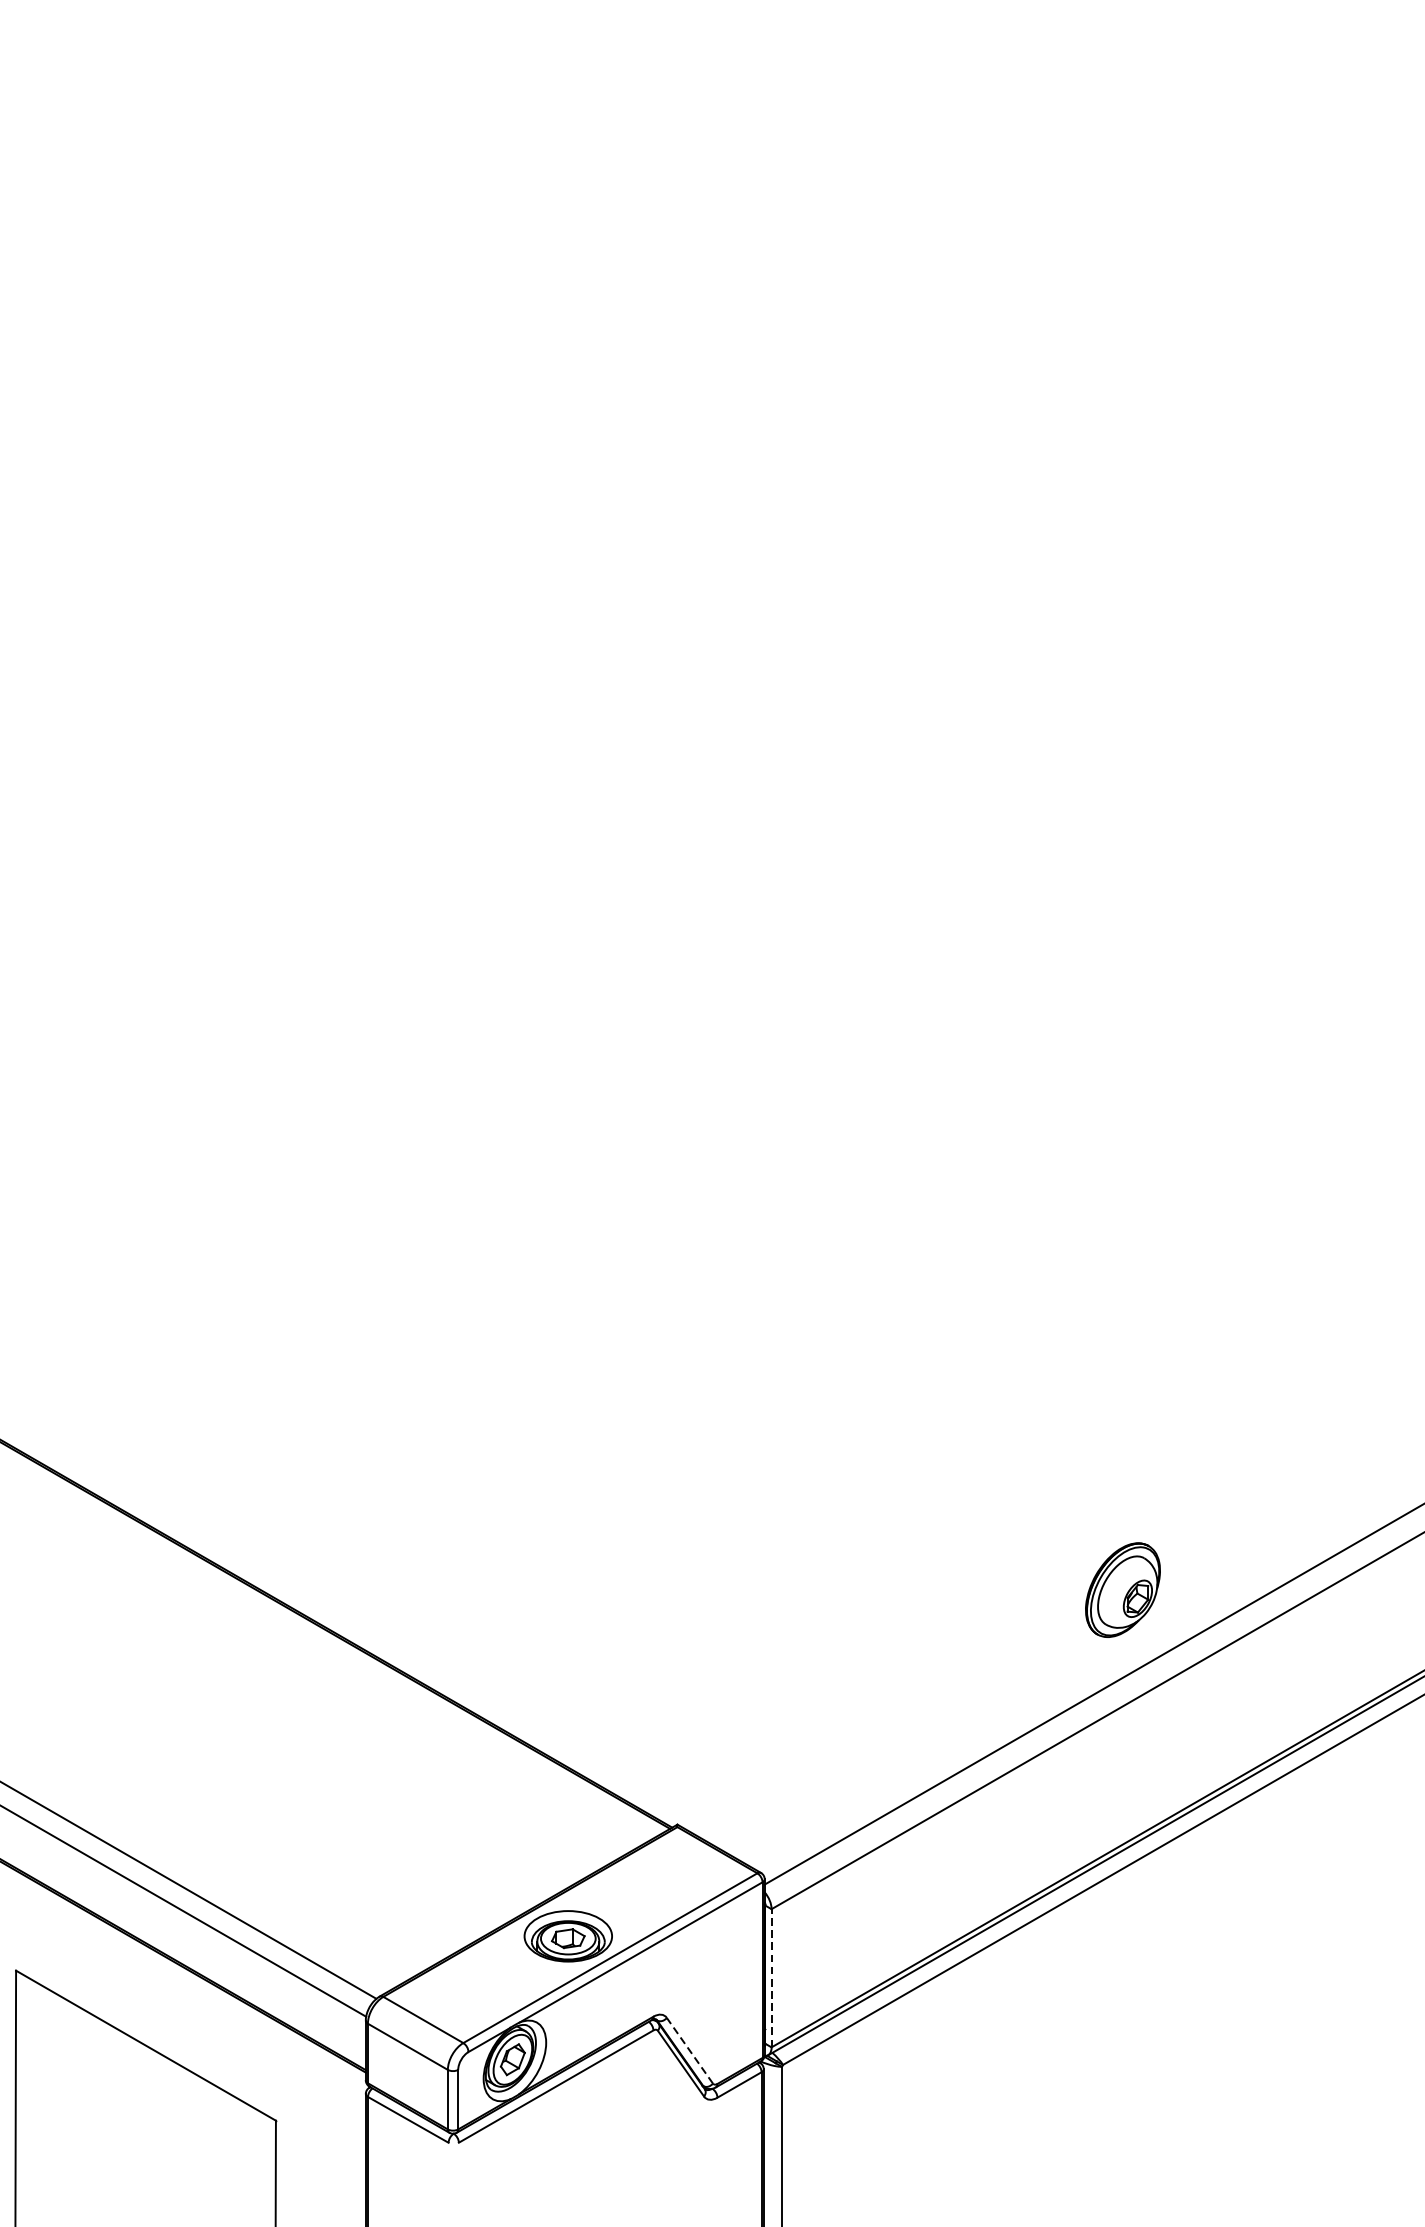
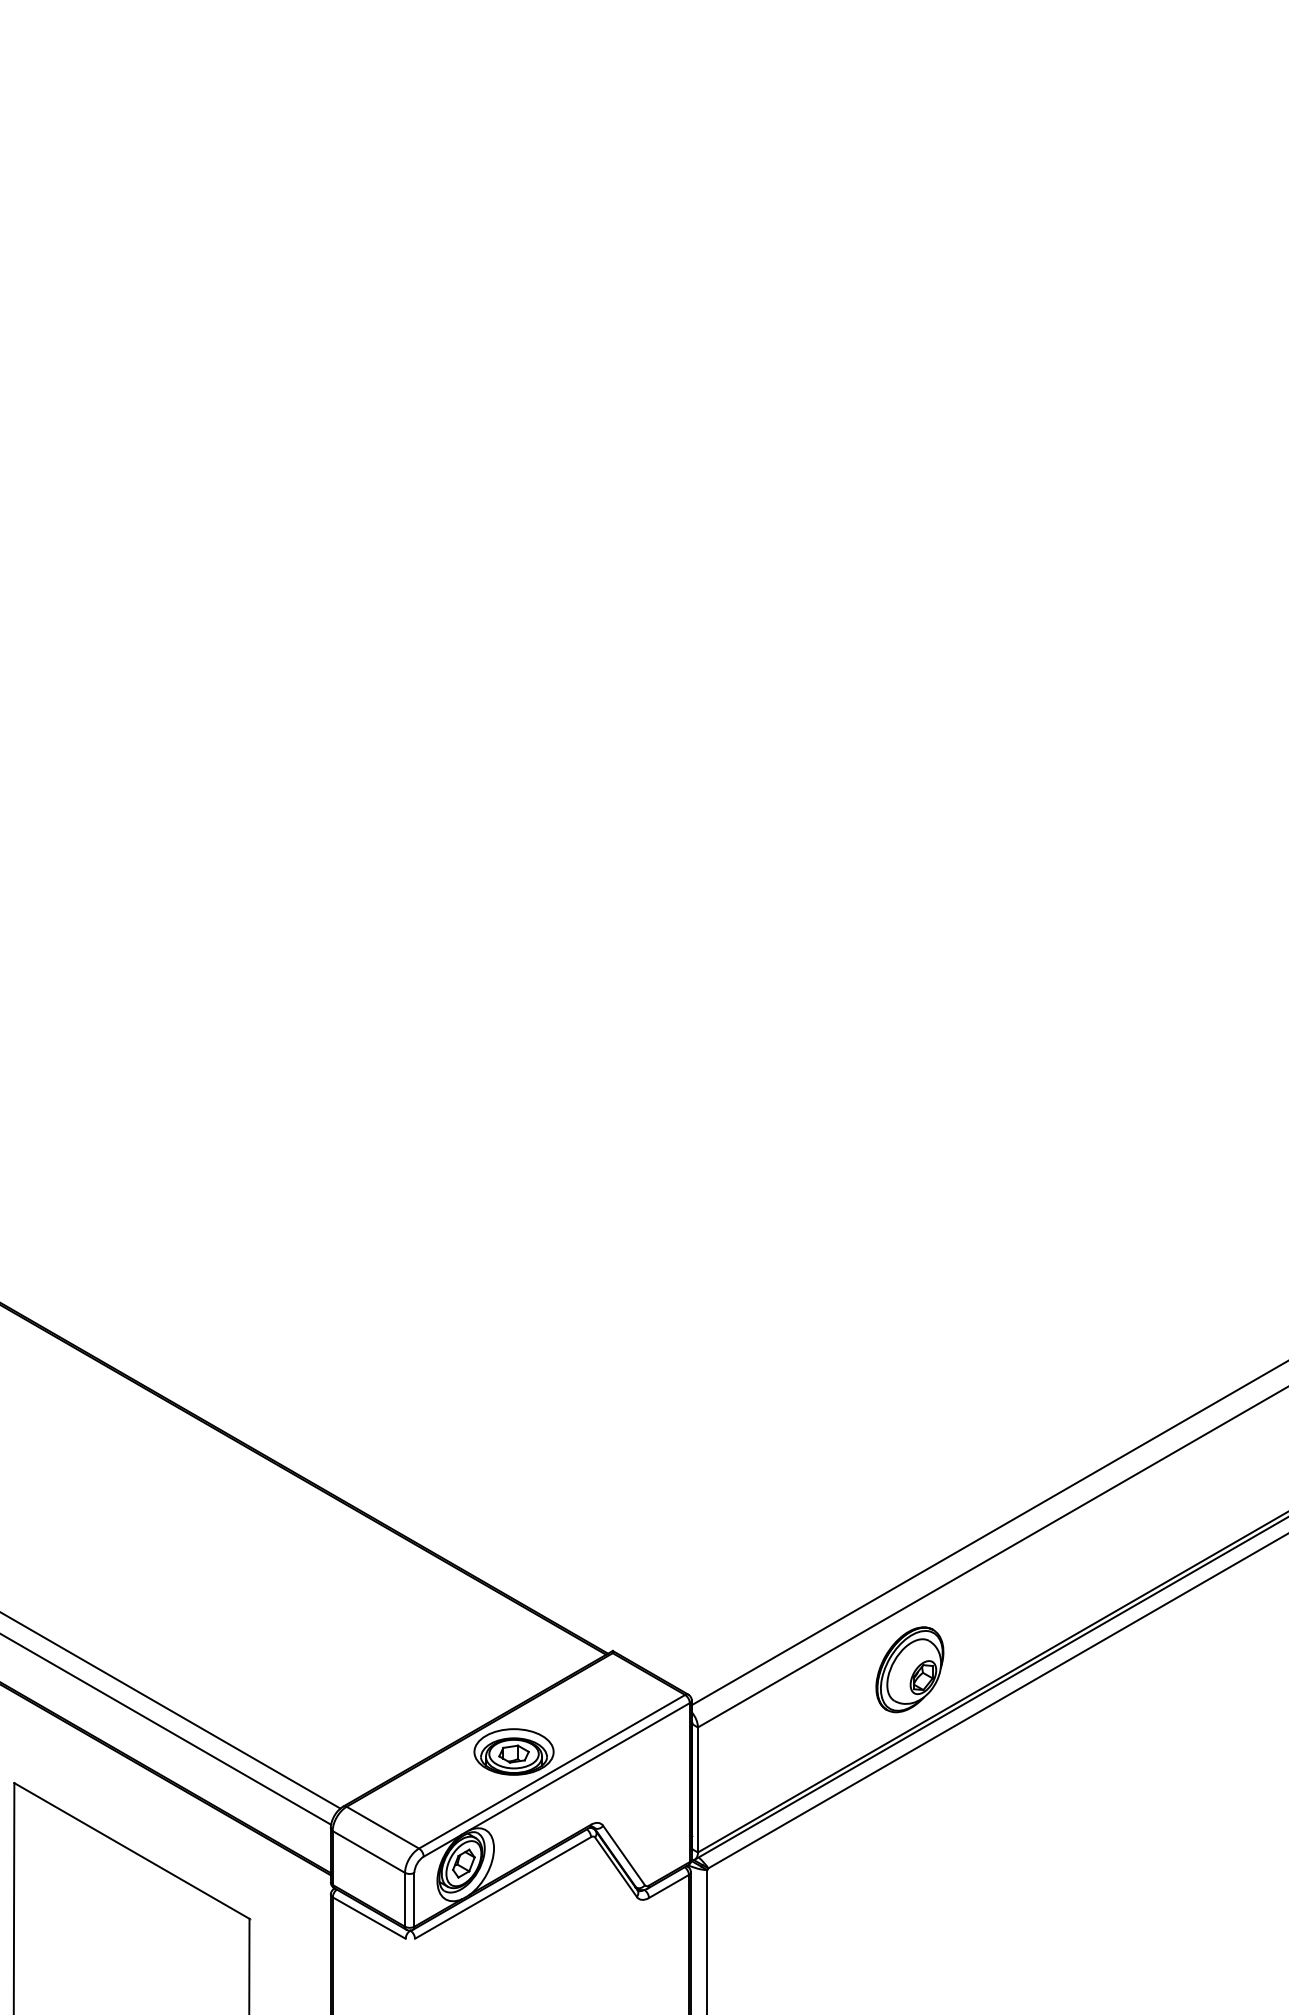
part: (1122, 1589) -> (909, 1669), moved
line: (771, 1977) -> (697, 1789), dashed -> solid
line: (689, 2050) -> (623, 1855), dashed -> solid

